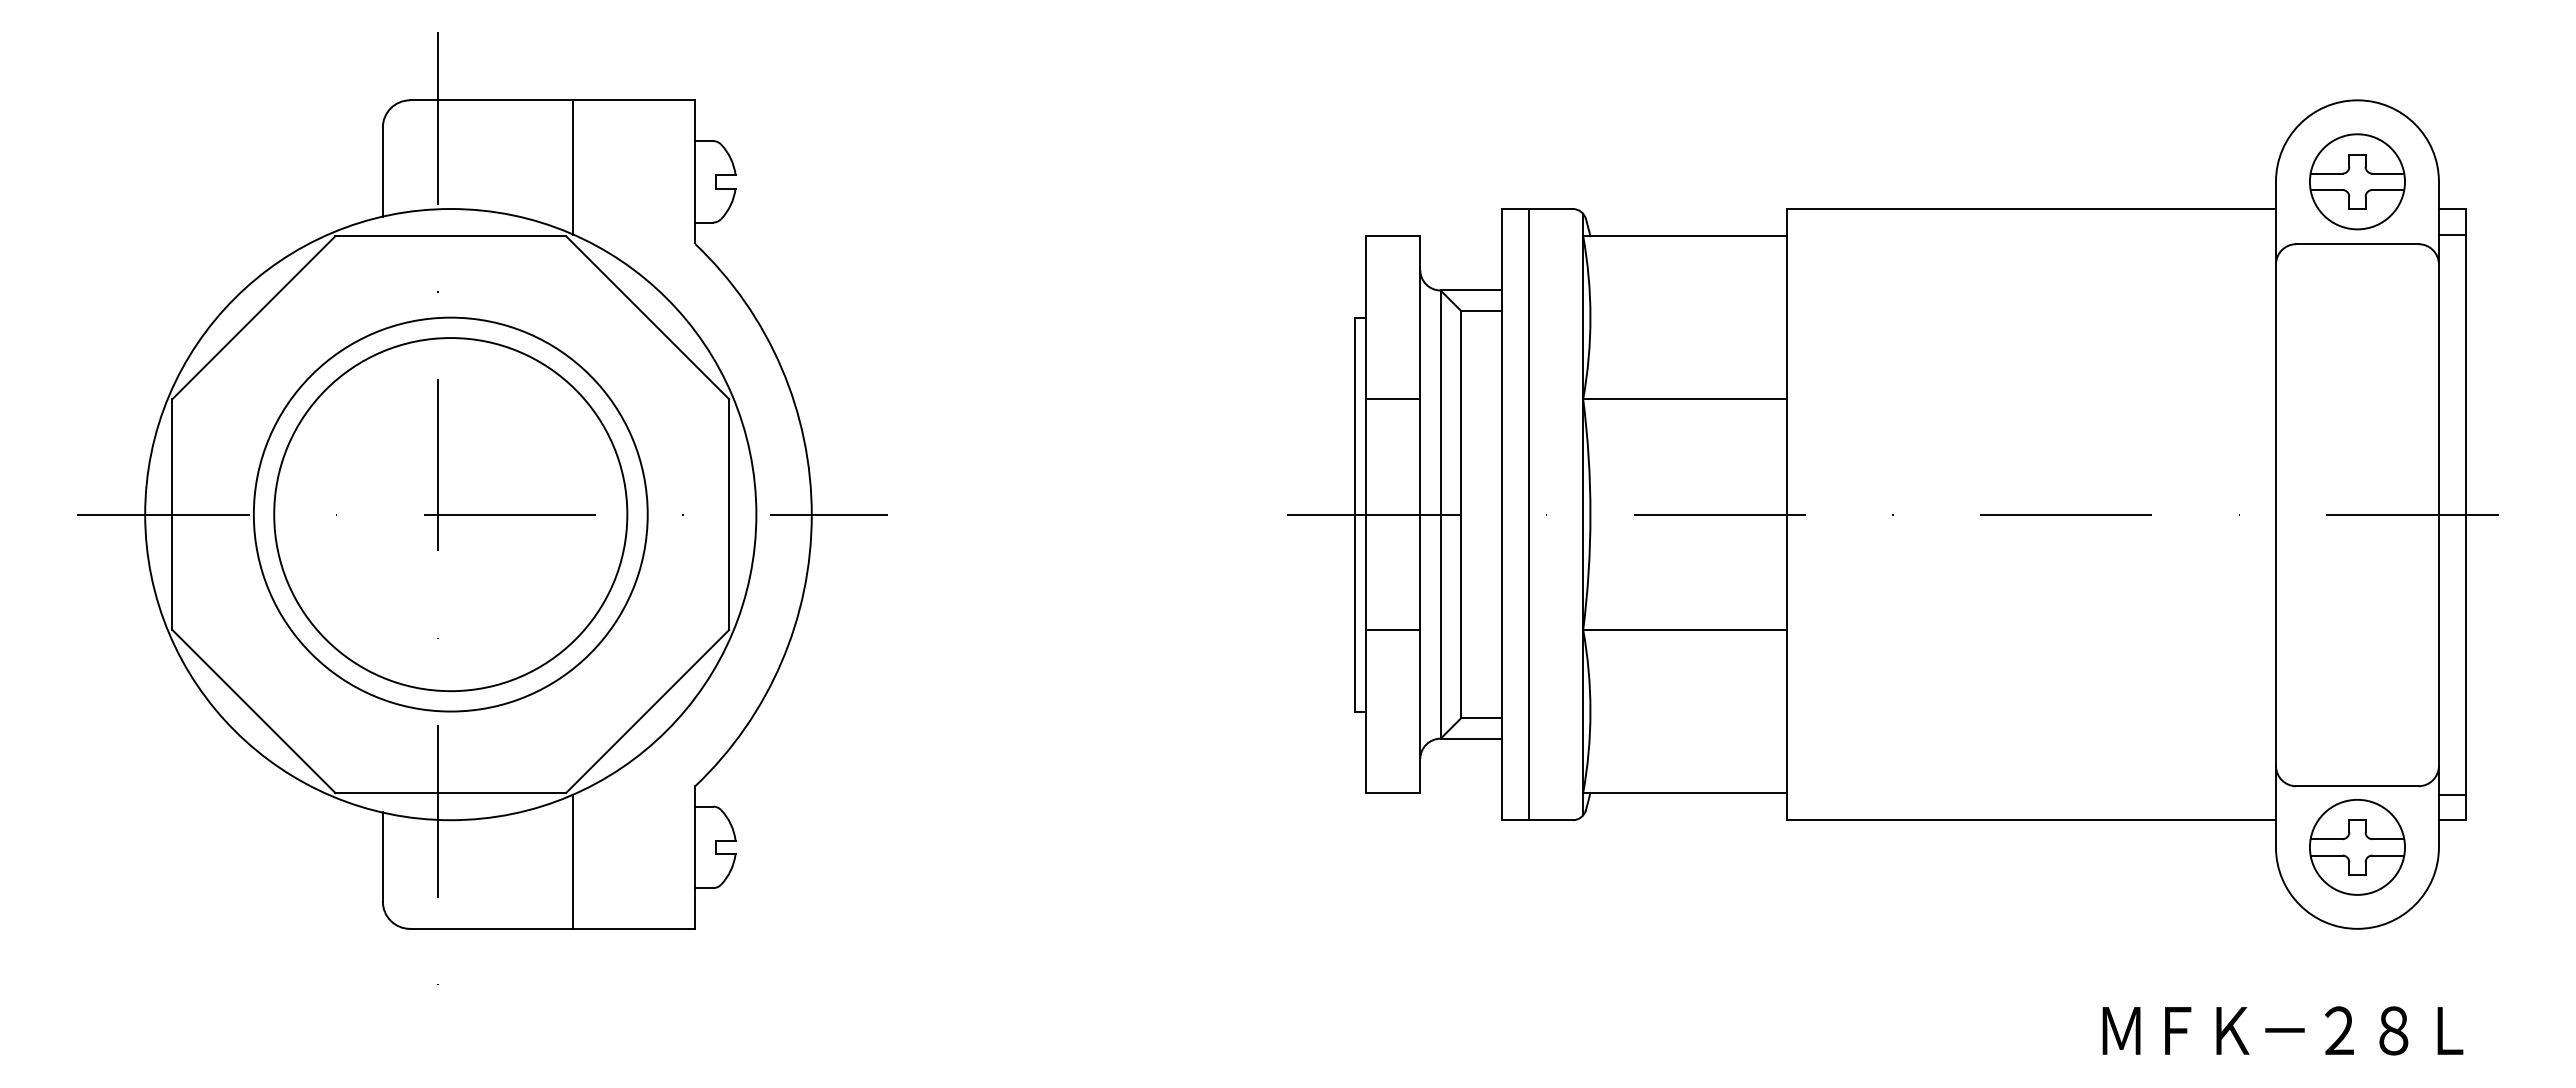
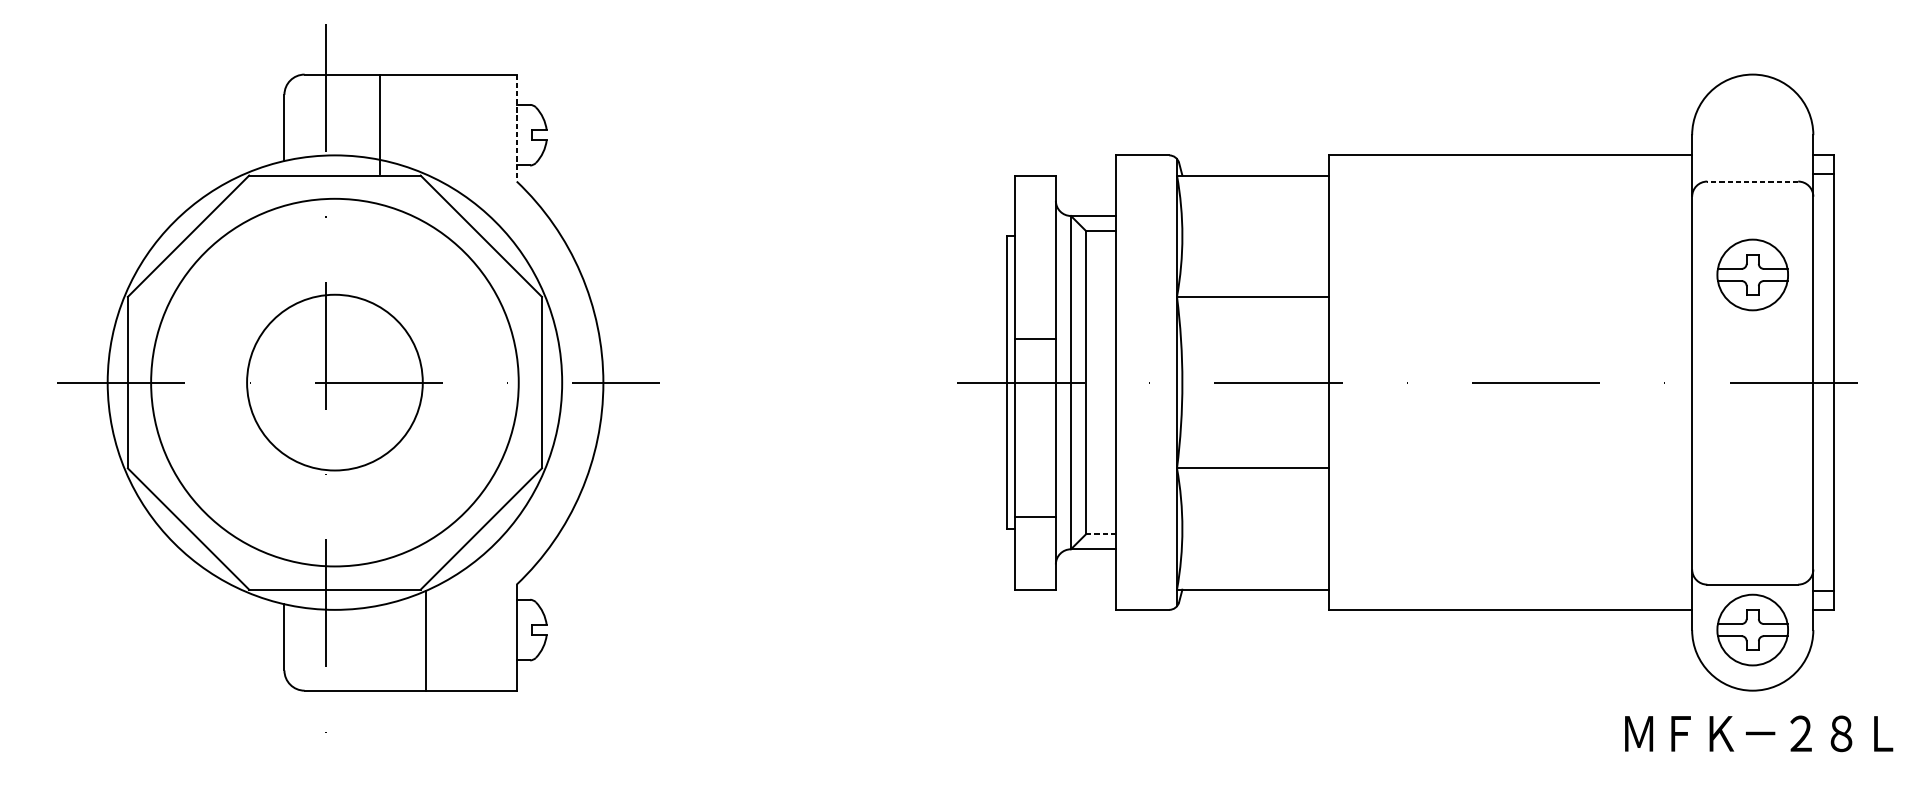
line: (573, 167) -> (380, 124), moved
line: (695, 172) -> (516, 128), solid -> dashed
part: (2357, 181) -> (1752, 274), moved
line: (2356, 244) -> (1752, 181), solid -> dashed
line: (1392, 399) -> (1035, 338), moved
circle: (450, 514) -> (334, 382), size x0.6
circle: (450, 514) -> (334, 382), size x1.4
line: (1528, 514) -> (1136, 382), removed
line: (1392, 629) -> (1035, 516), moved
line: (1481, 718) -> (1101, 534), solid -> dashed
text: (2282, 1030) -> (1758, 733), moved

